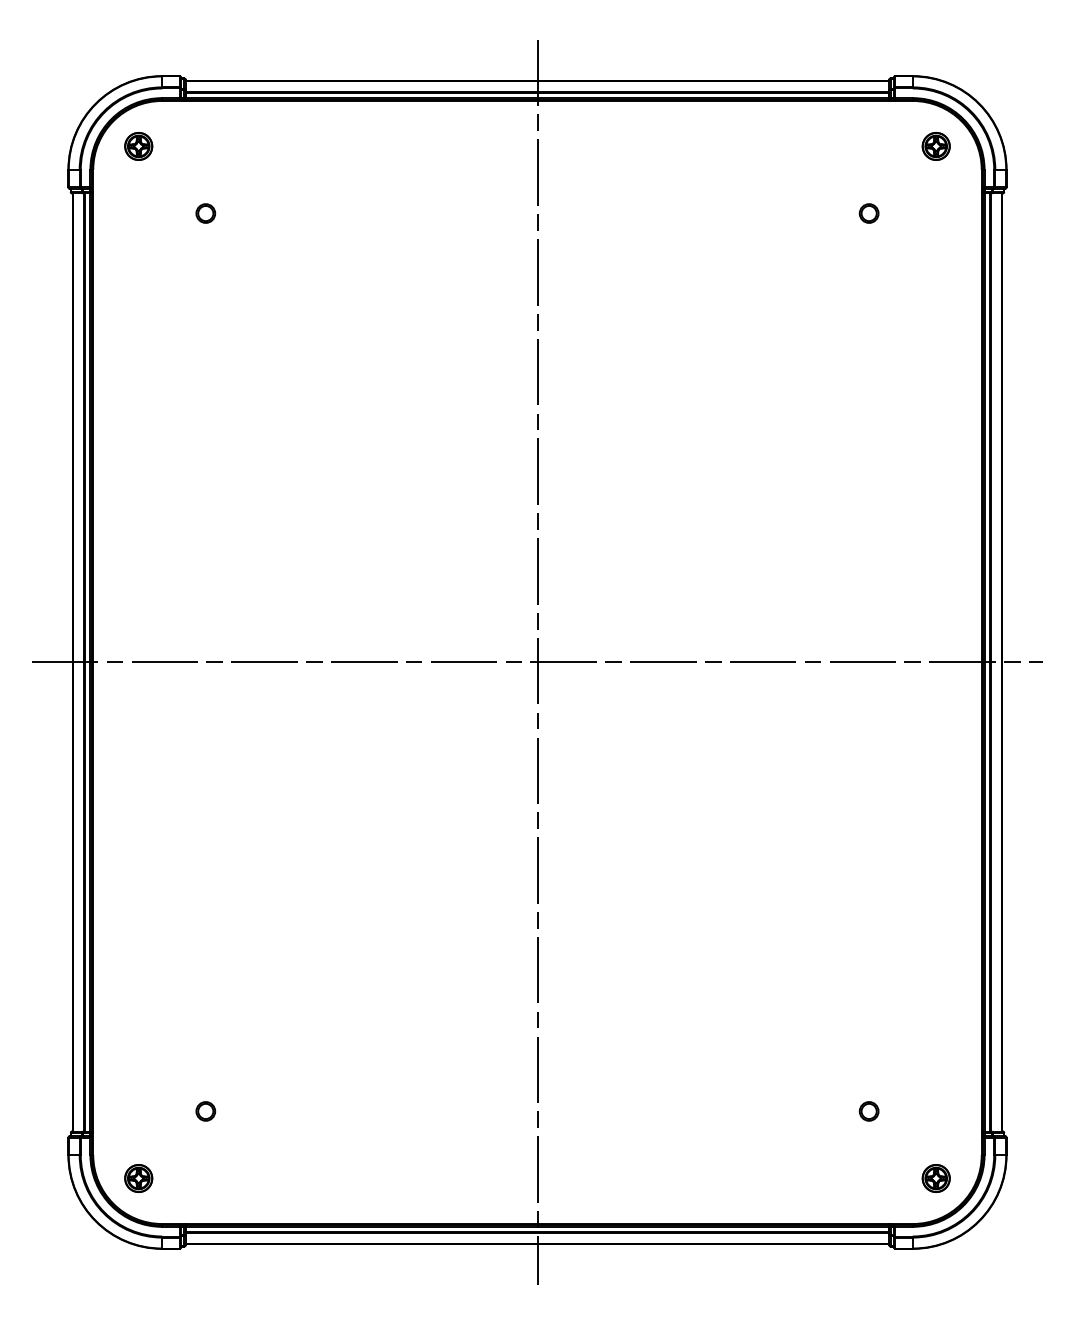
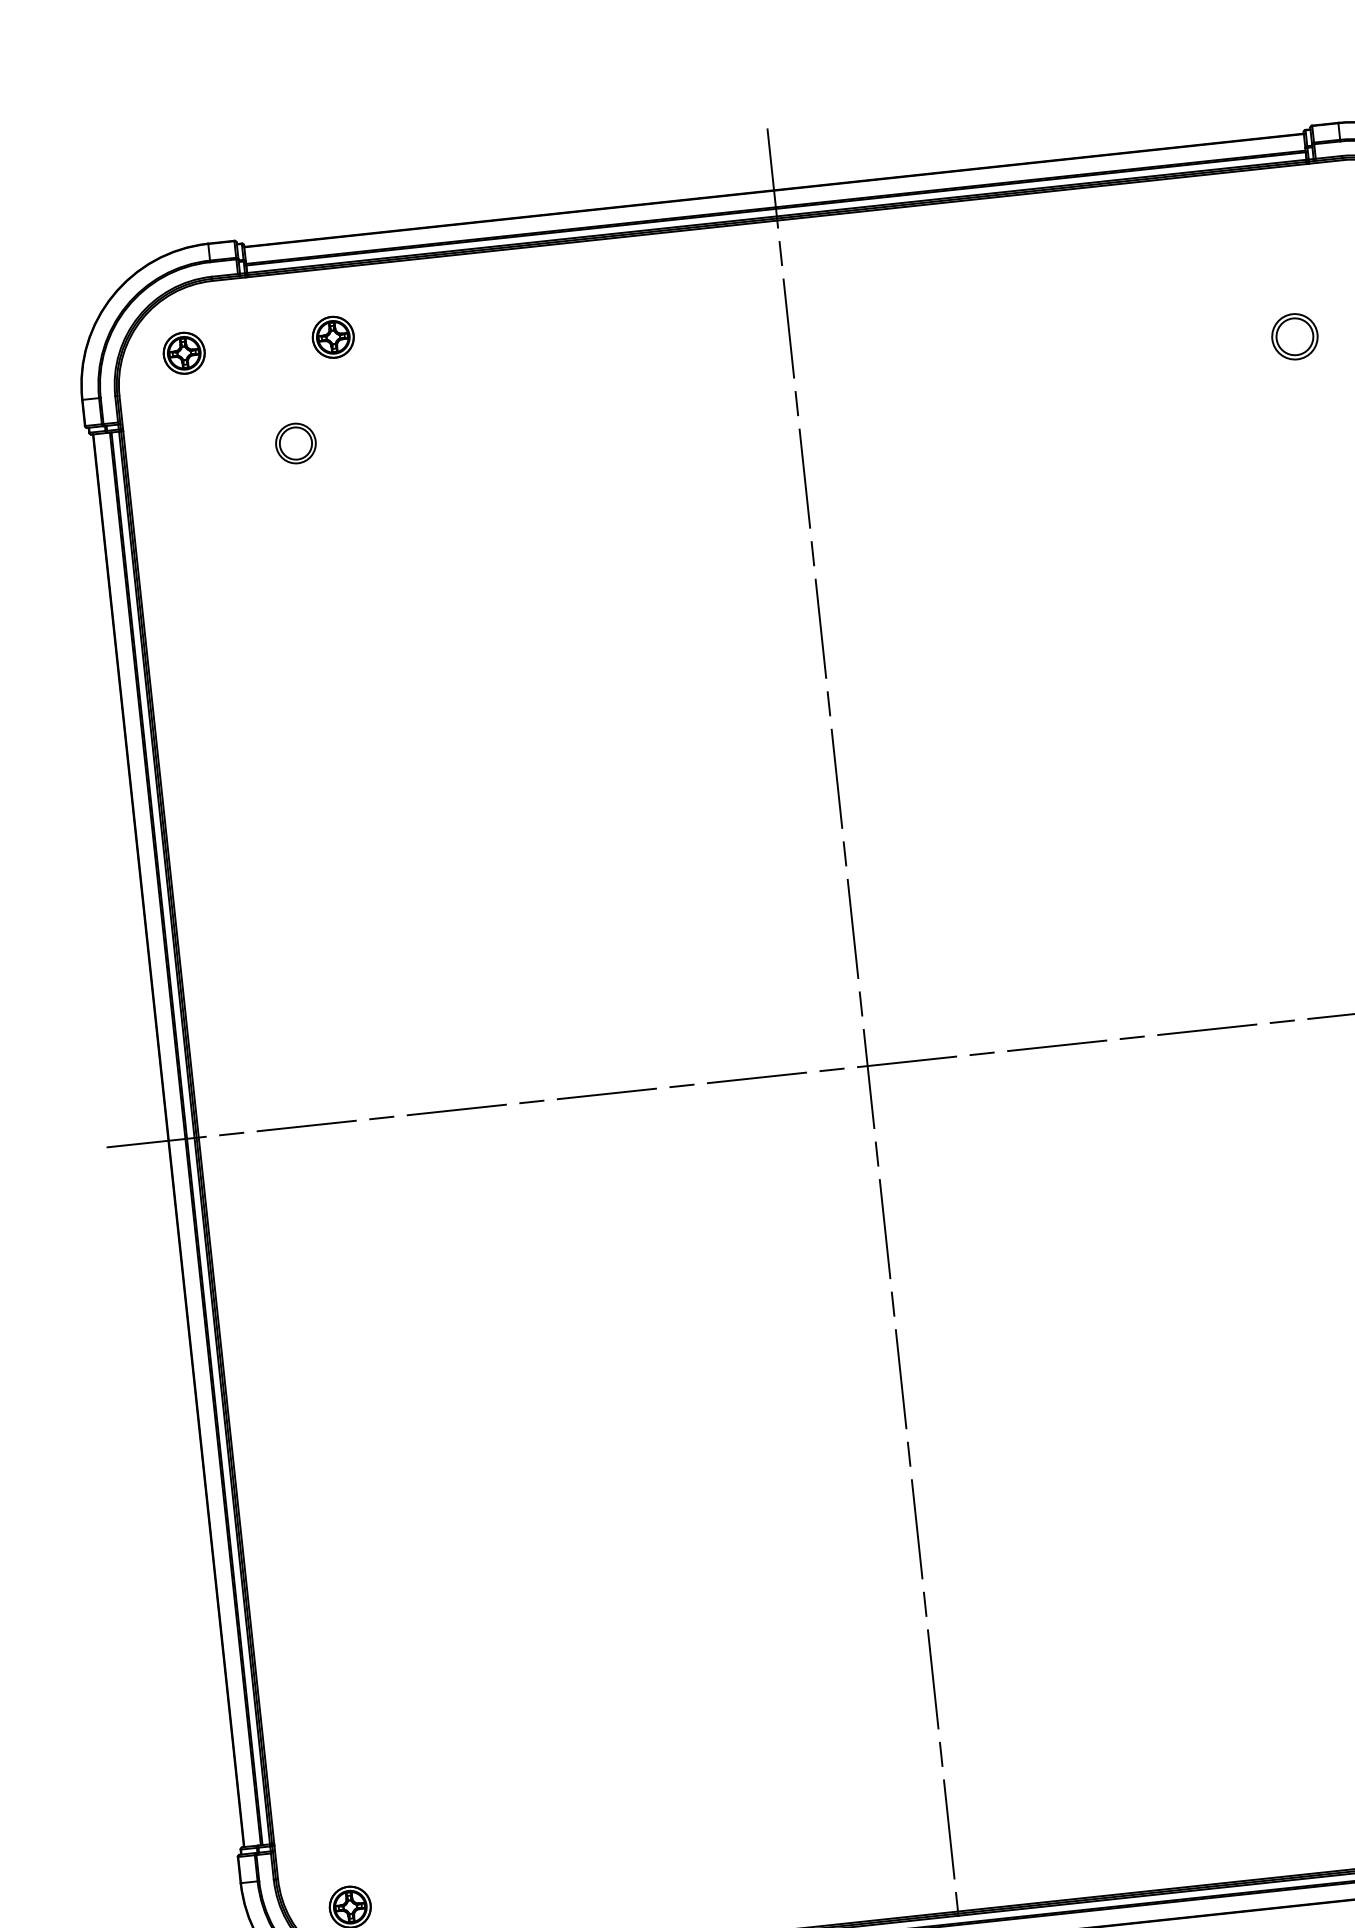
part: (237, 146) -> (332, 337), added
part: (205, 213) -> (295, 443), size x1.4
part: (868, 213) -> (1293, 336), size x1.6
part: (205, 1111) -> (440, 1795), removed

